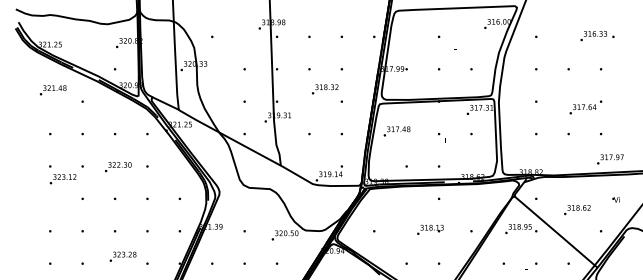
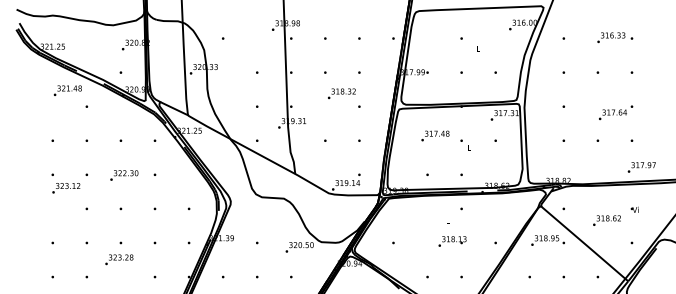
text: (597, 35) -> (615, 37), moved
text: (52, 90) -> (67, 90), moved
text: (397, 130) -> (435, 135), moved
text: (615, 199) -> (634, 209), moved
text: (123, 256) -> (119, 259), moved

